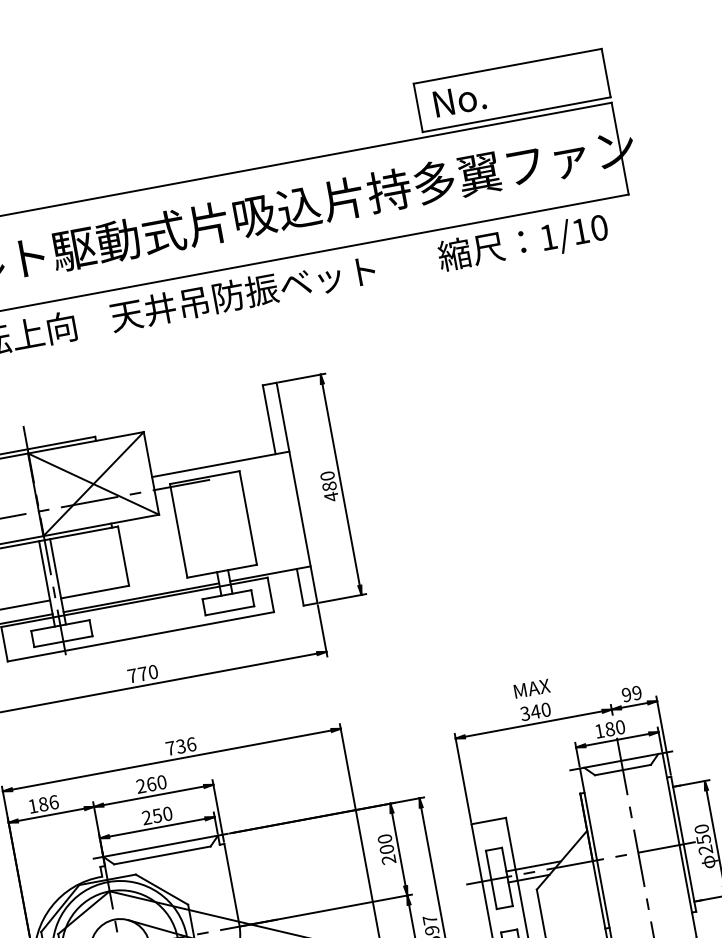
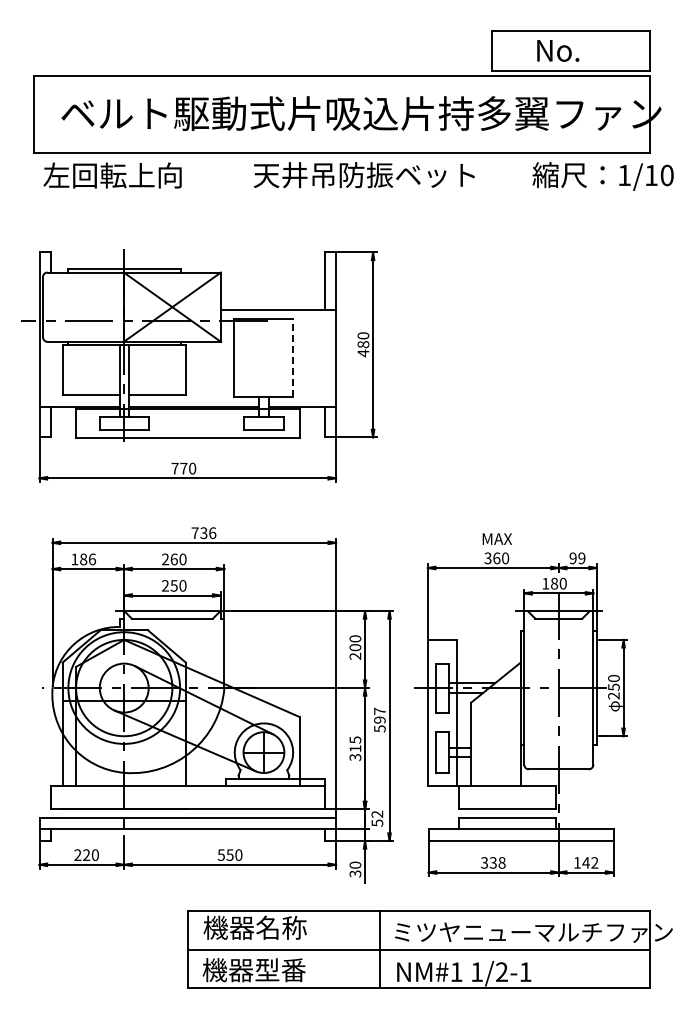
text: (460, 99) -> (558, 50), moved
text: (522, 243) -> (602, 176), moved
text: (242, 294) -> (363, 175), moved
line: (247, 517) -> (292, 357), solid -> dashed
text: (535, 712) -> (496, 558), 340 -> 360

